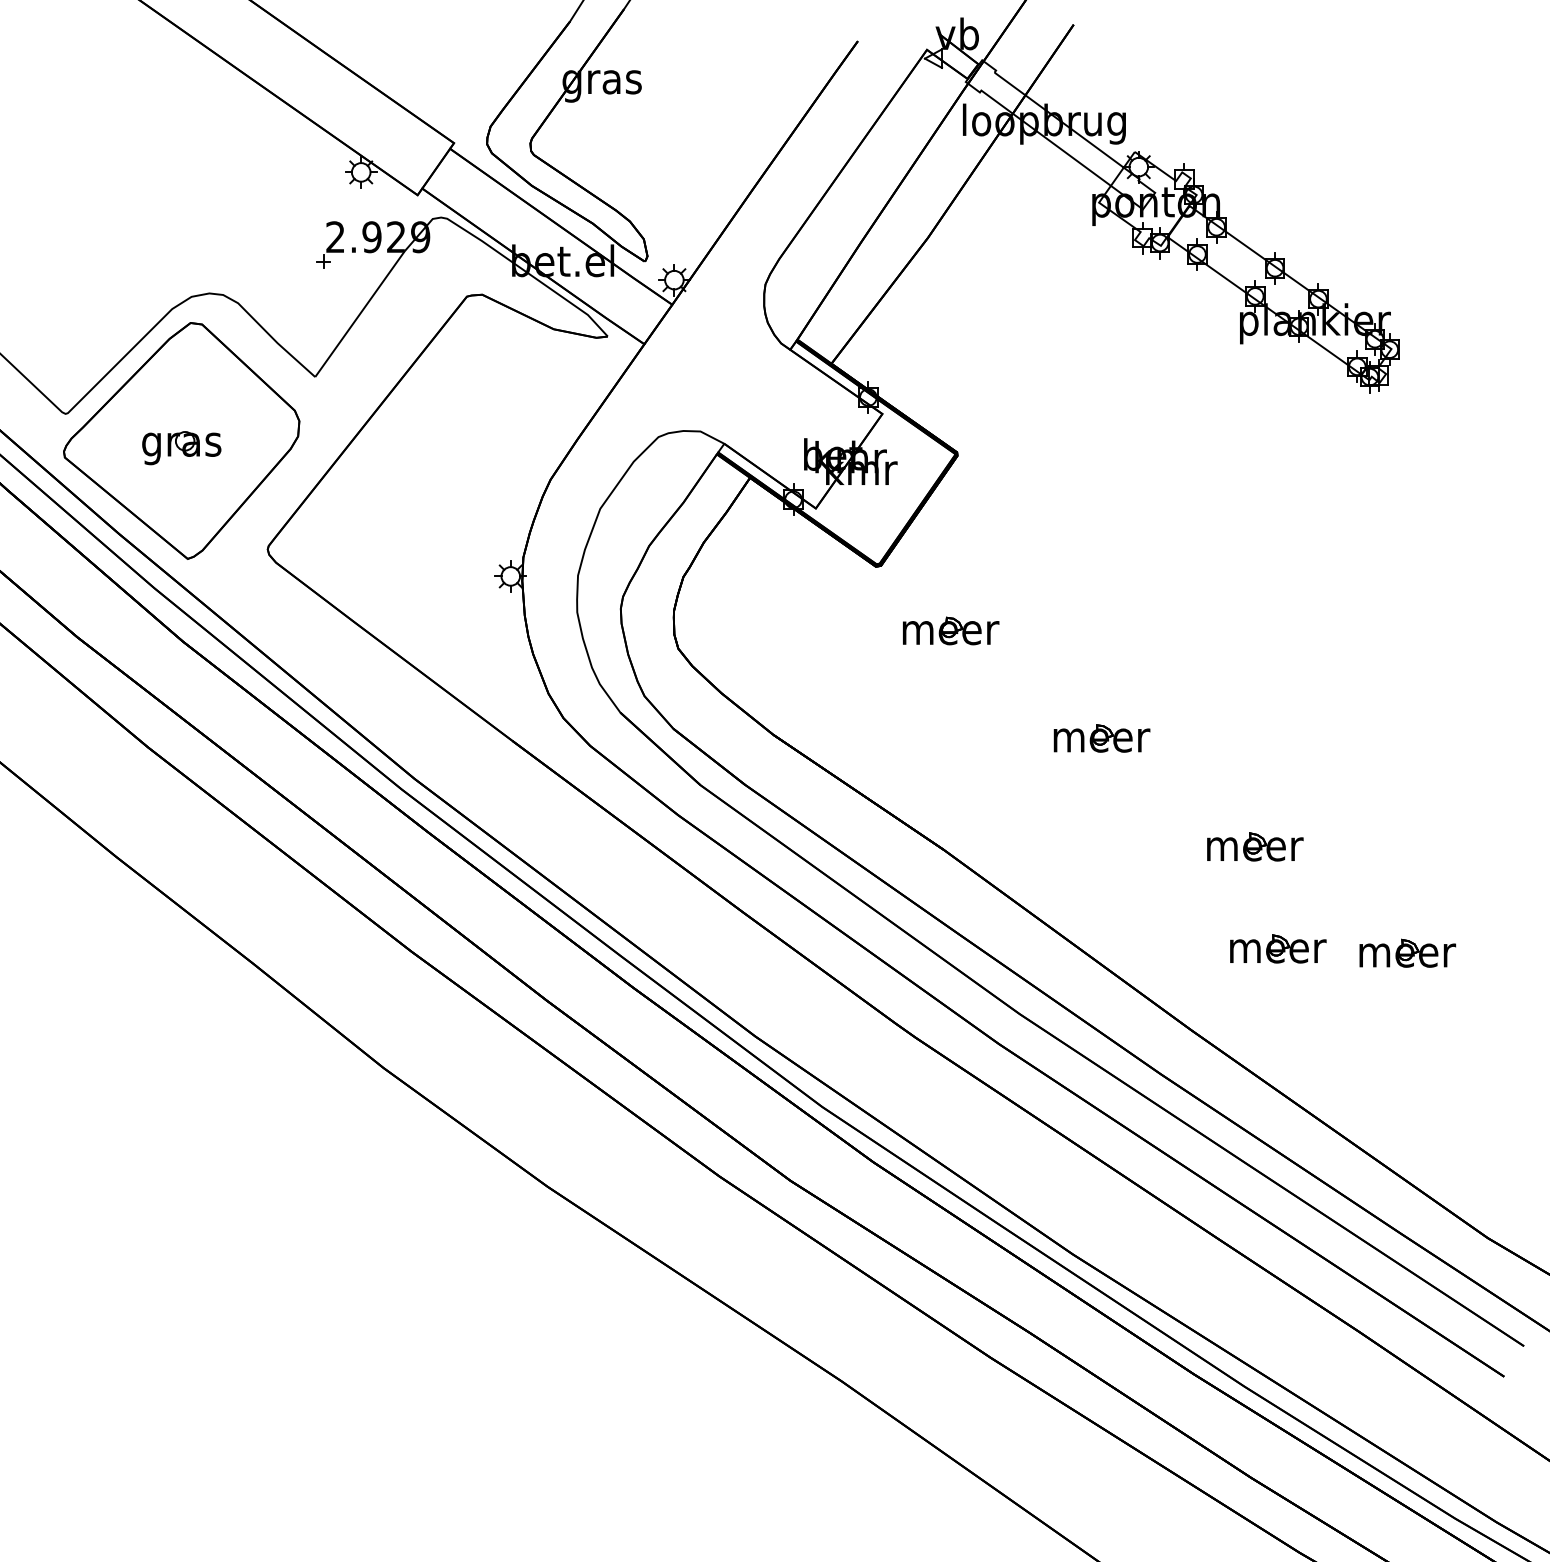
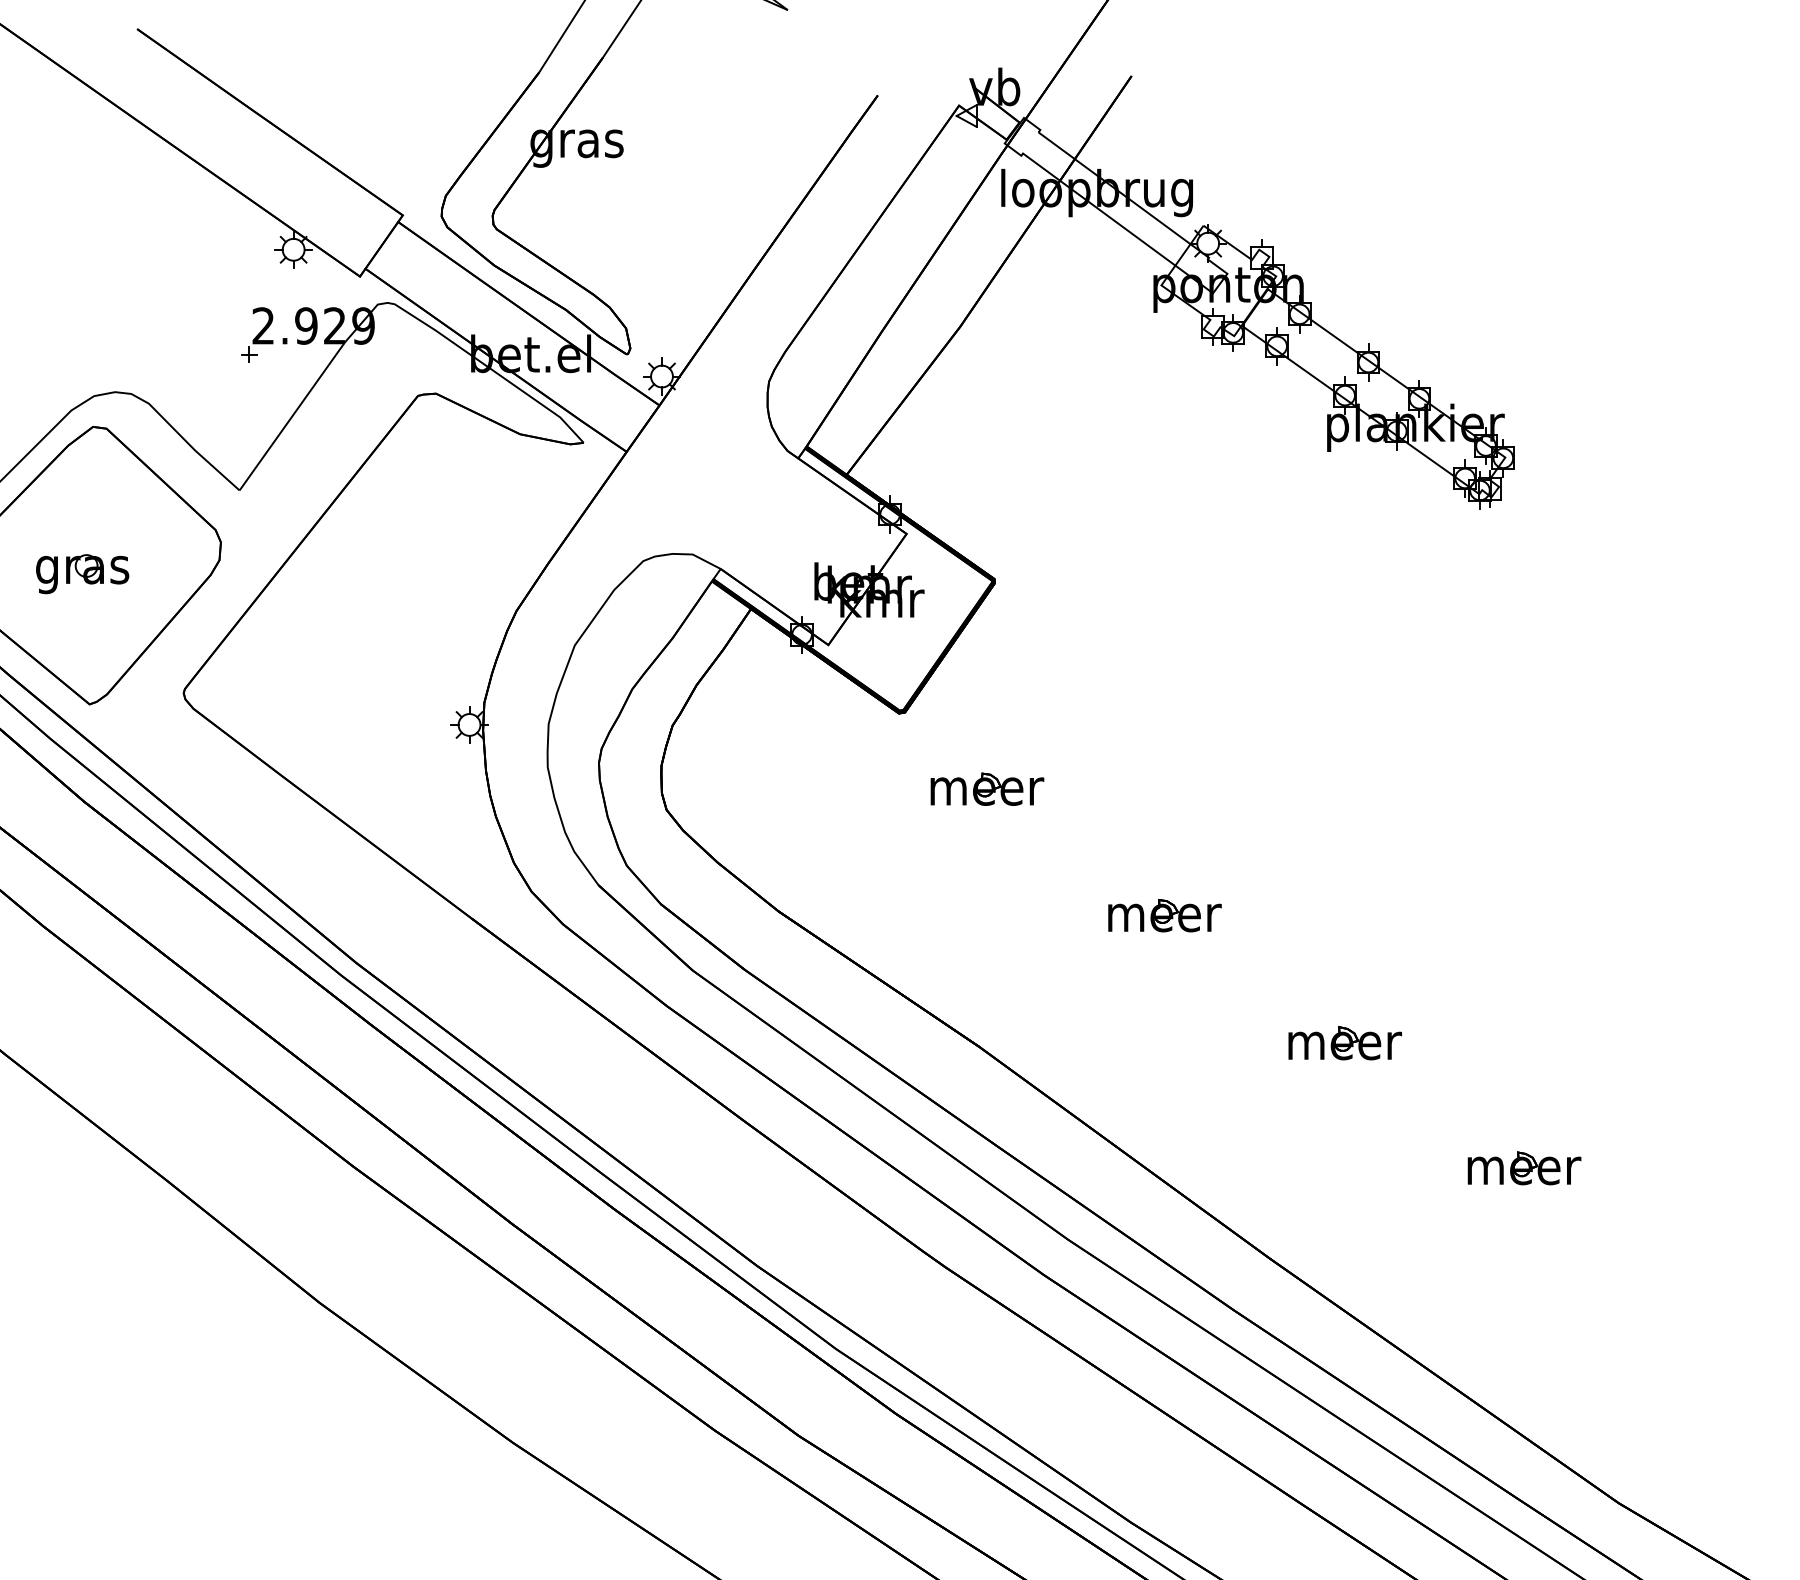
part: (1278, 948) -> (1372, 1162), removed

